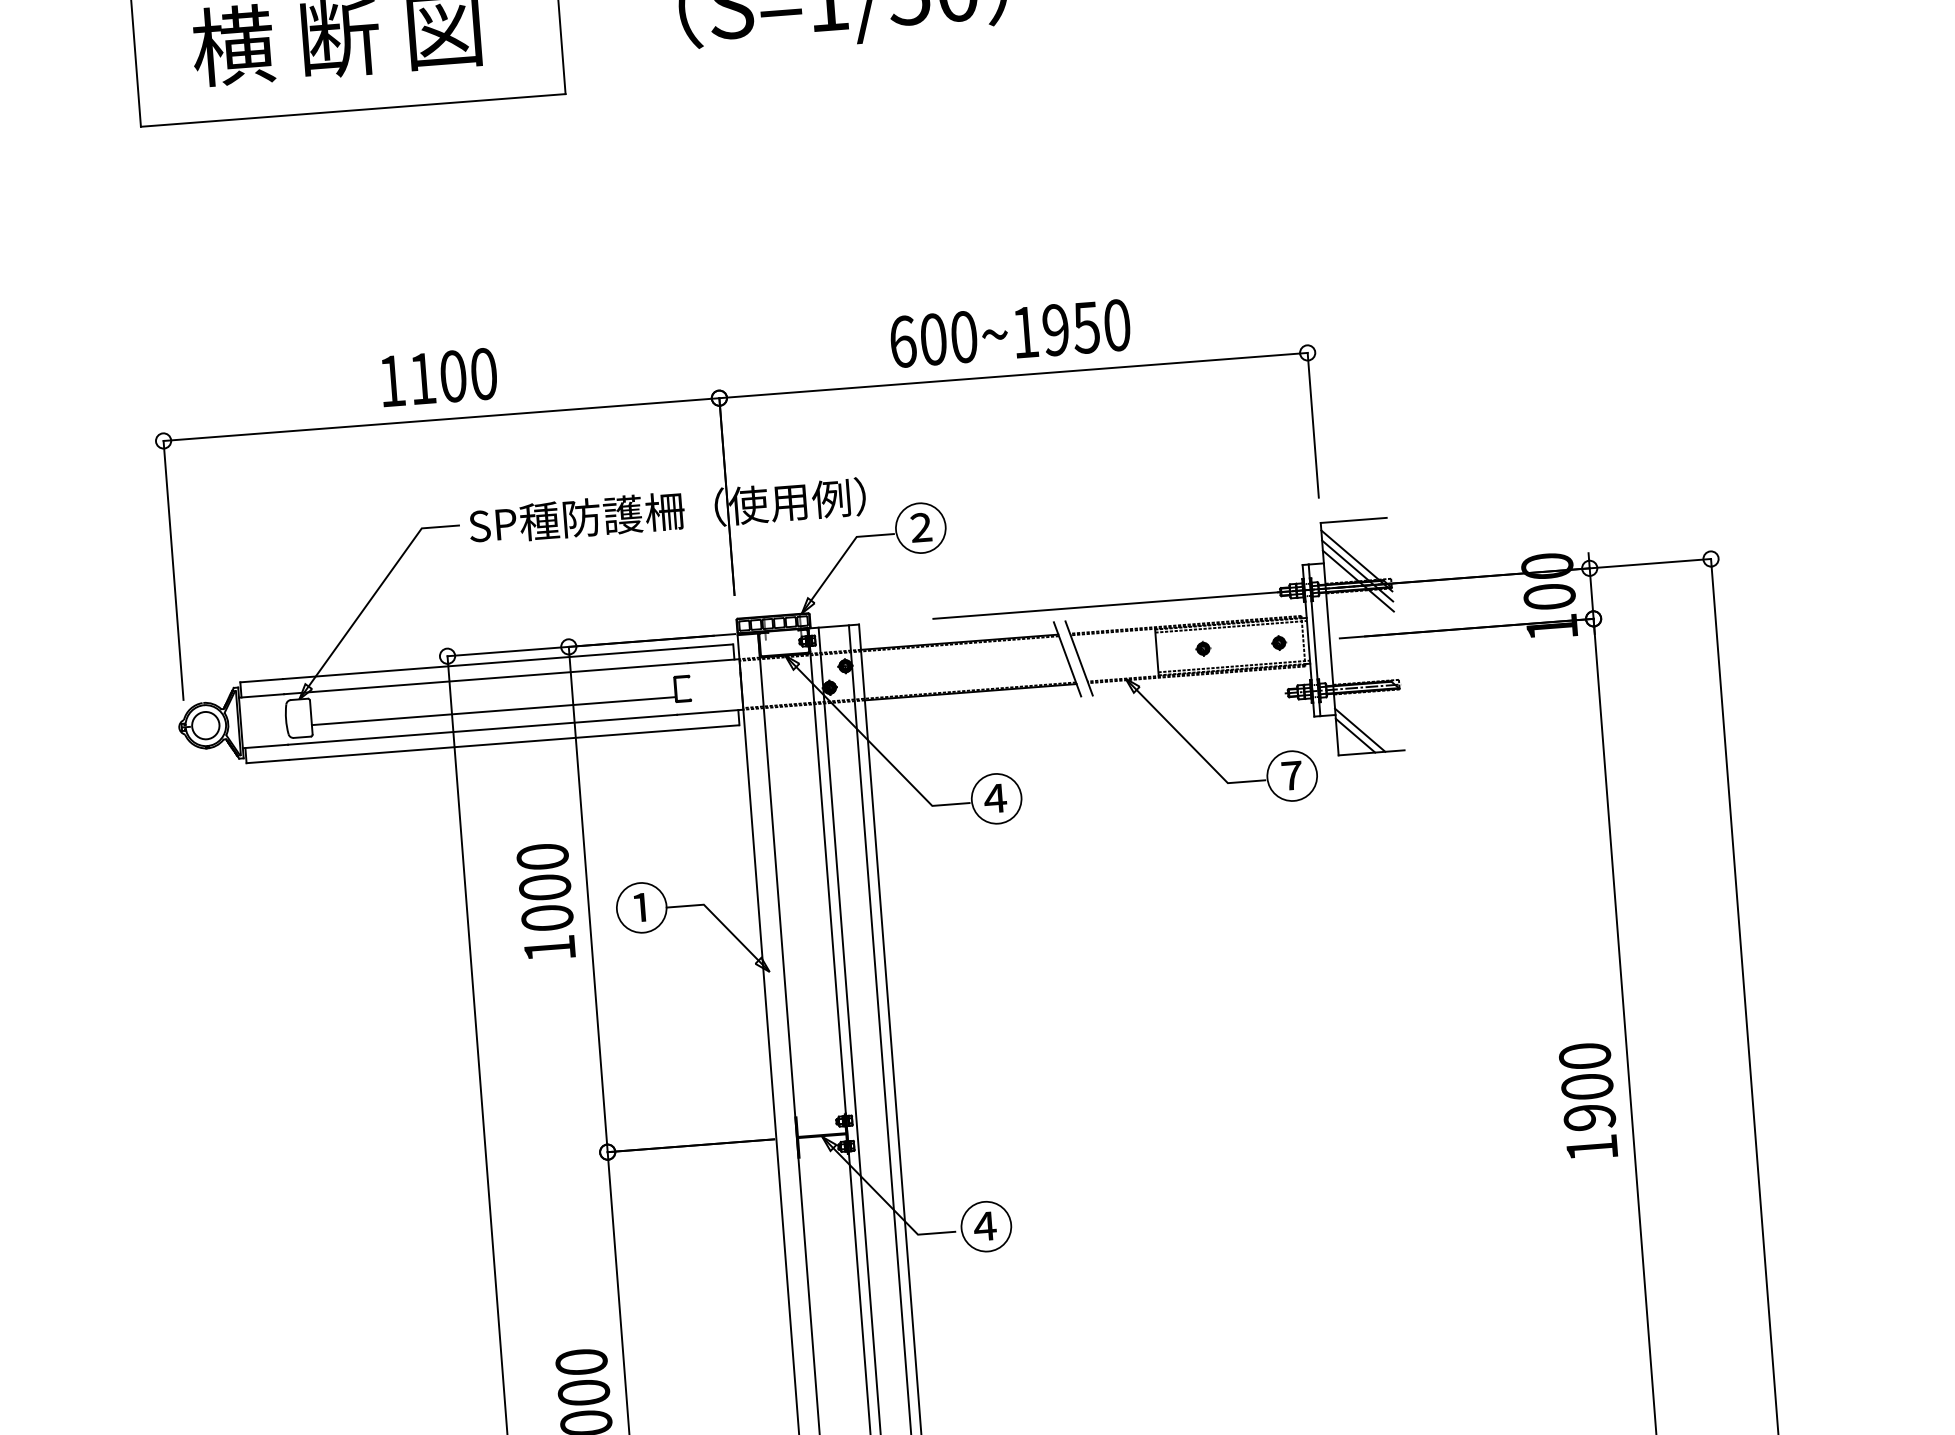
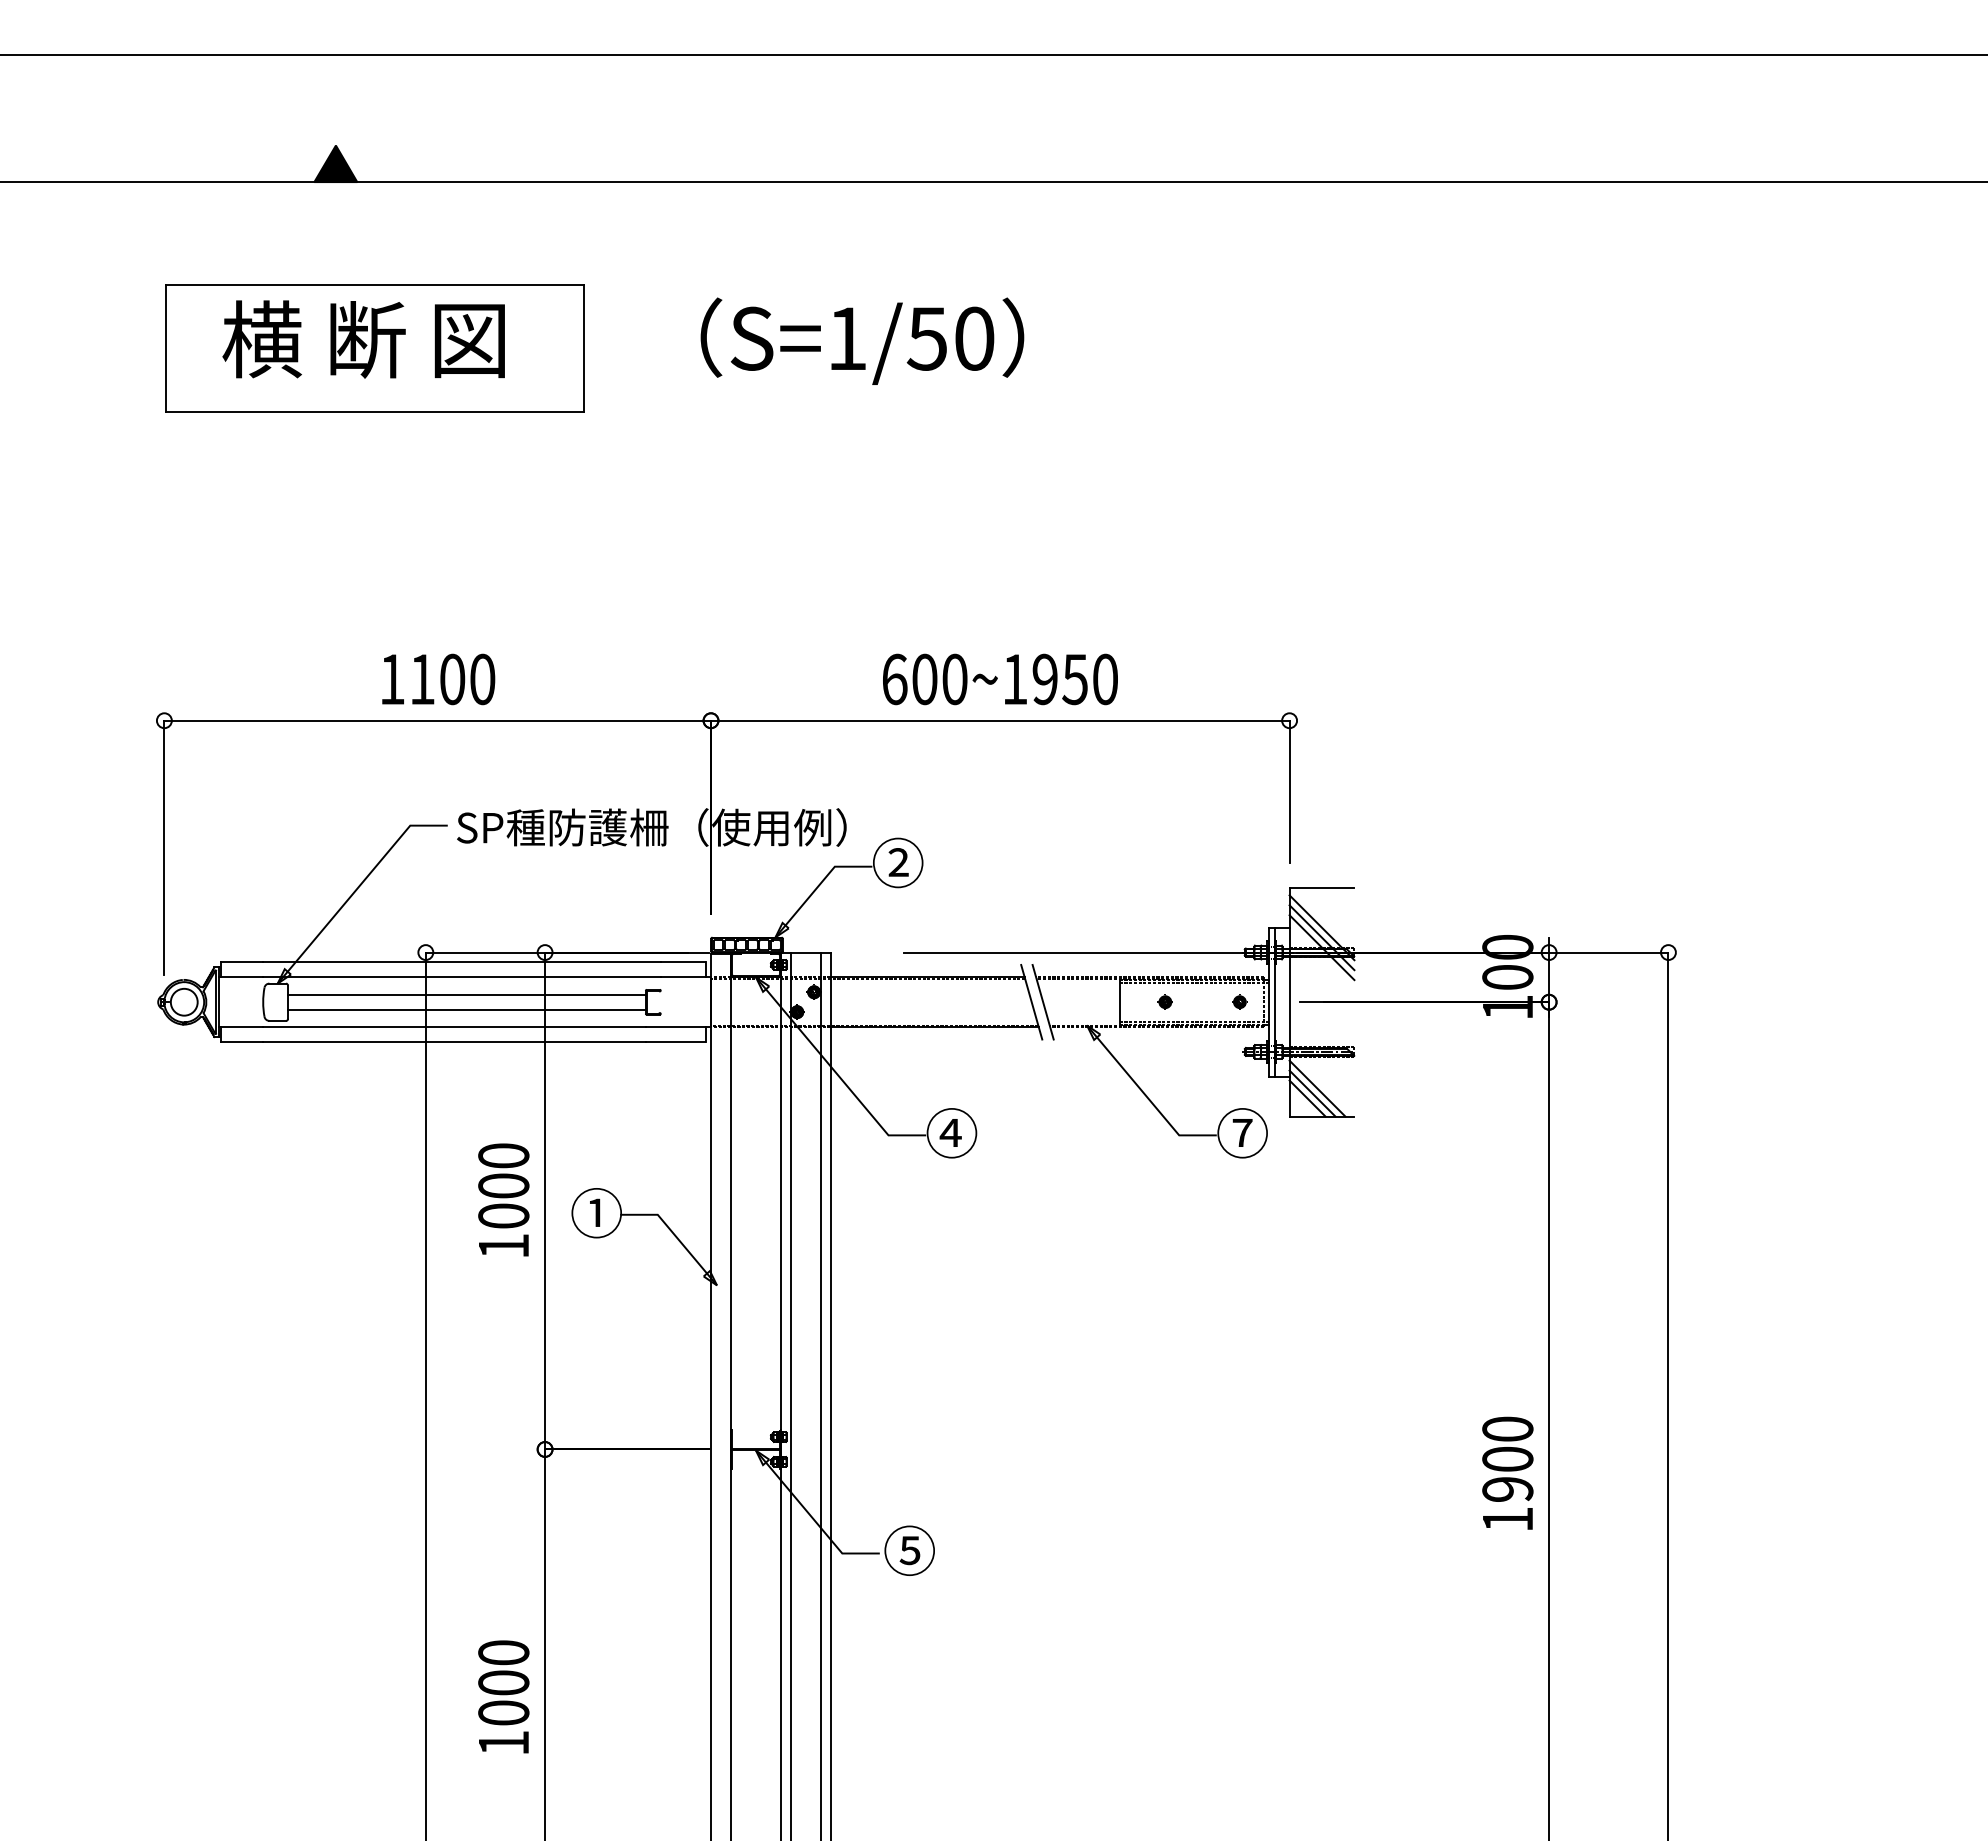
line: (492, 695) -> (466, 994), added
line: (1364, 724) -> (1317, 1088), added
text: (985, 1226) -> (908, 1550), ④ -> ⑤

